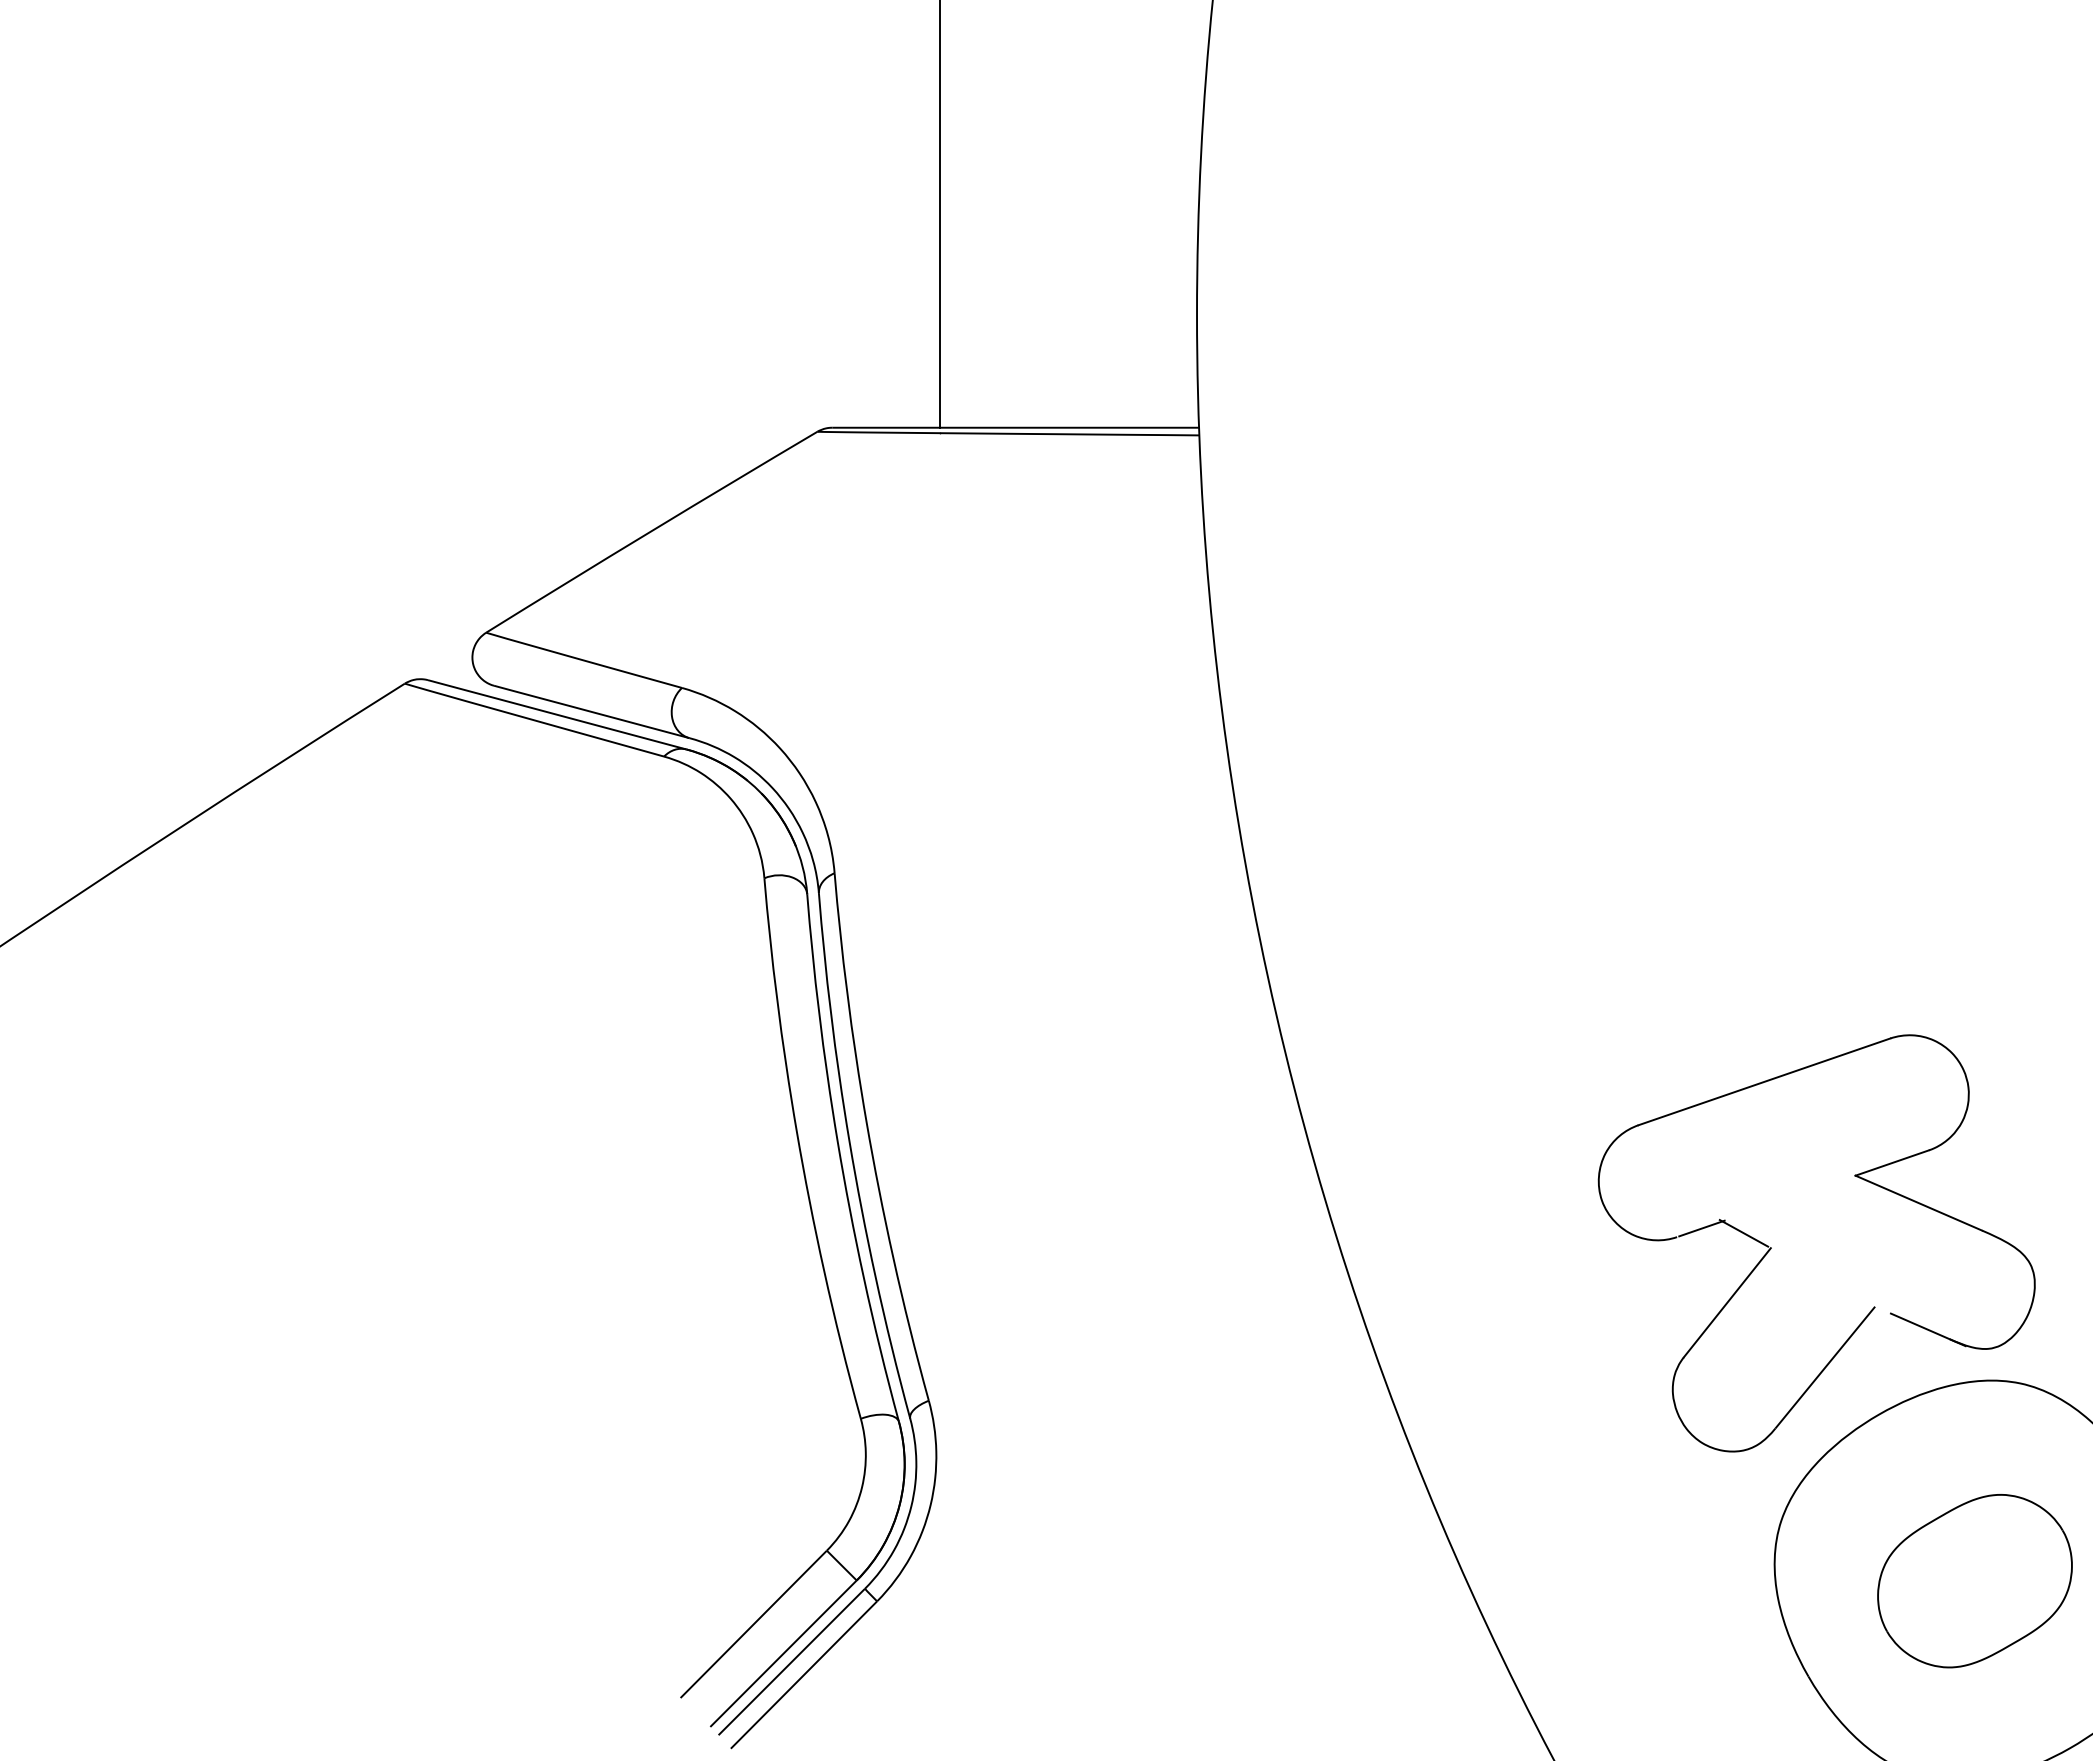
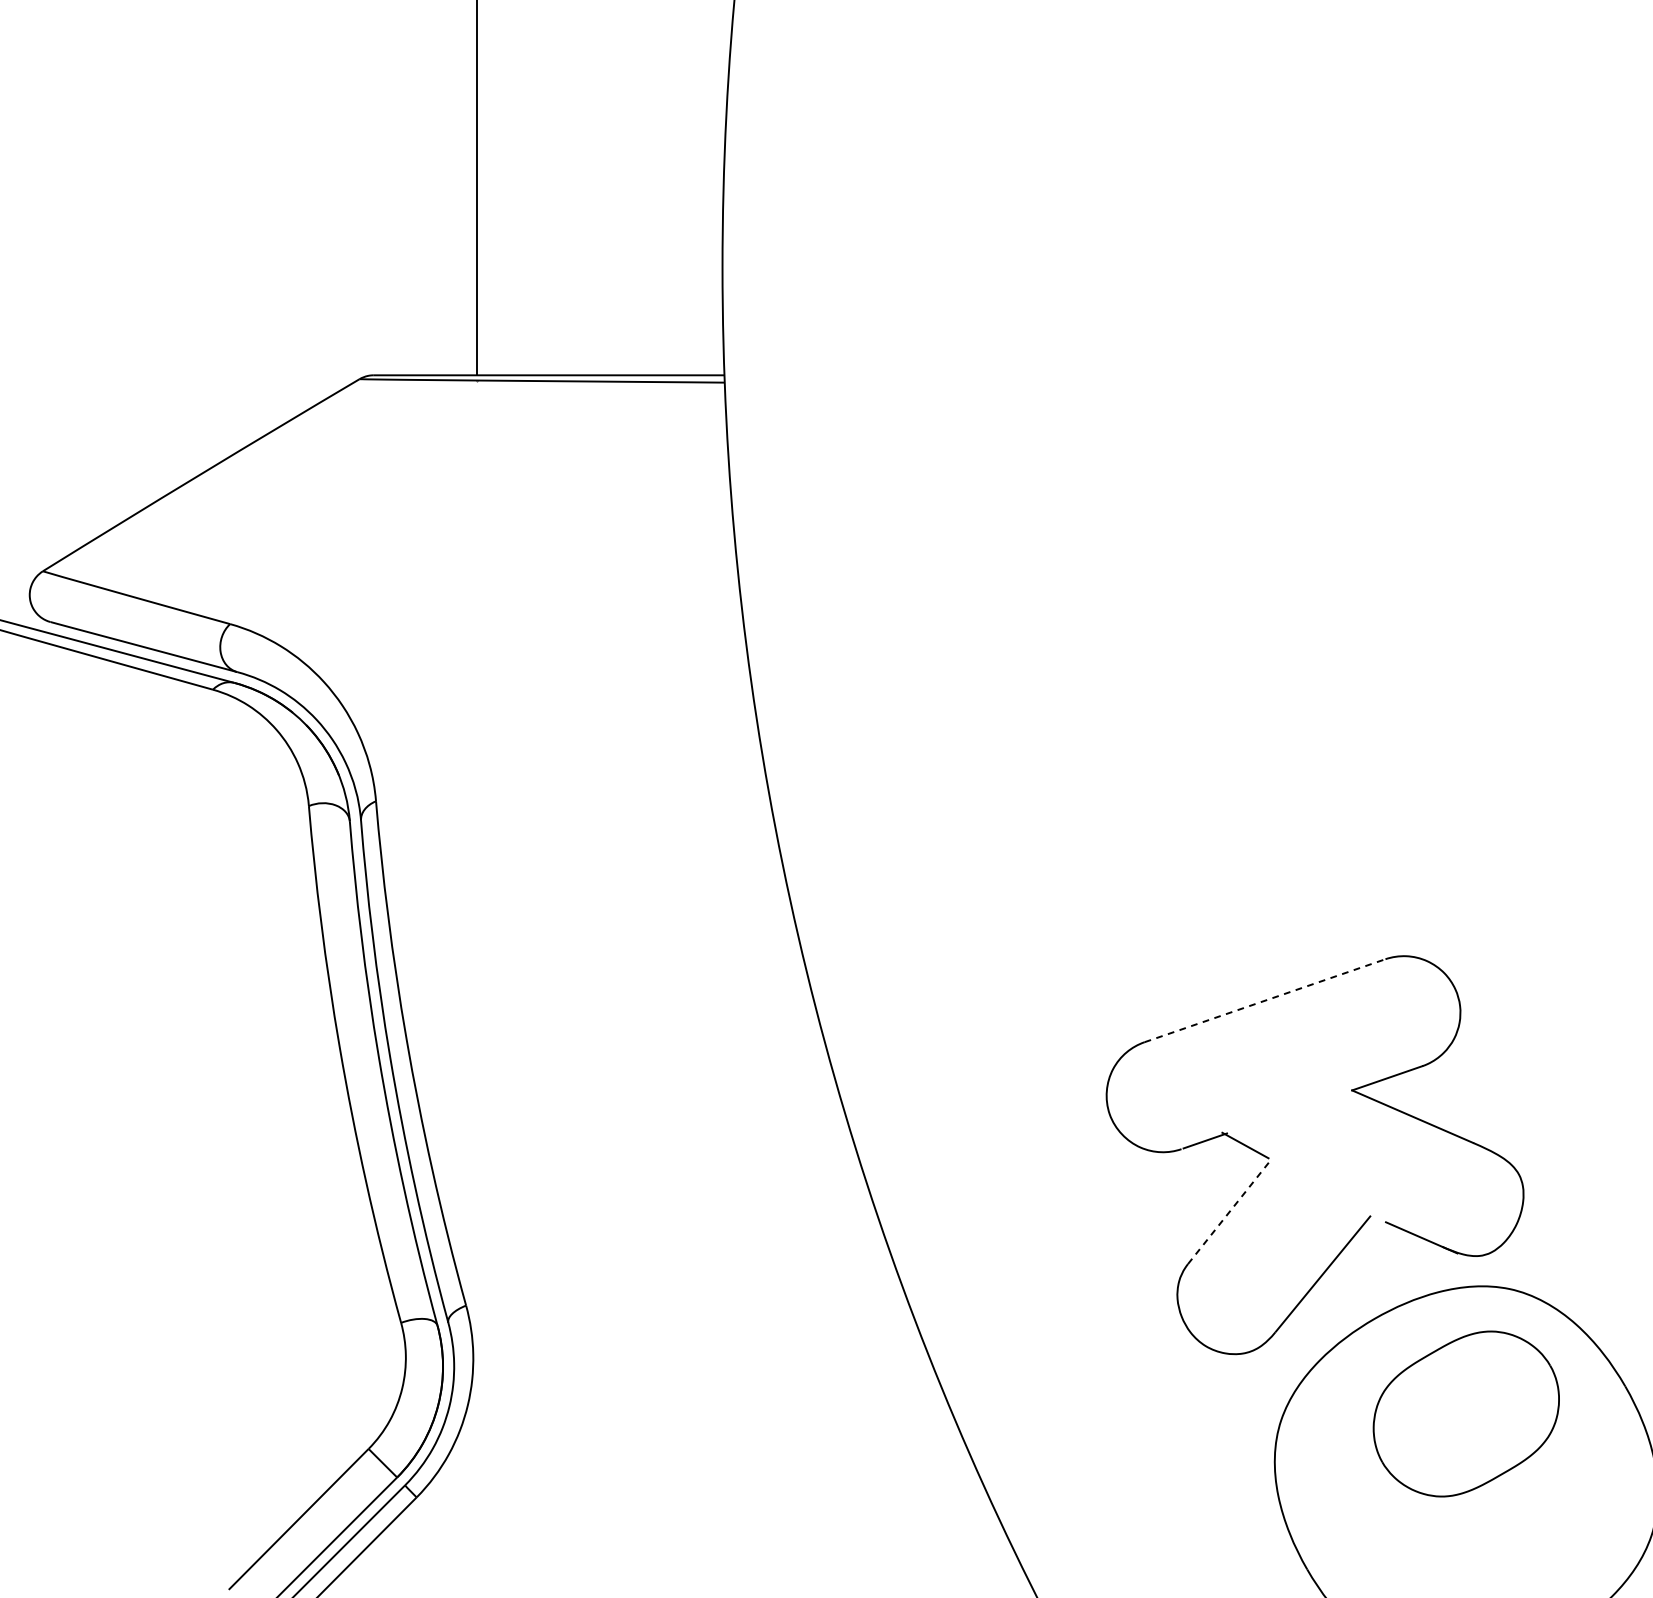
line: (1764, 1081) -> (1265, 1000), solid -> dashed
line: (1727, 1302) -> (1229, 1211), solid -> dashed
part: (1974, 1581) -> (1465, 1414), moved

